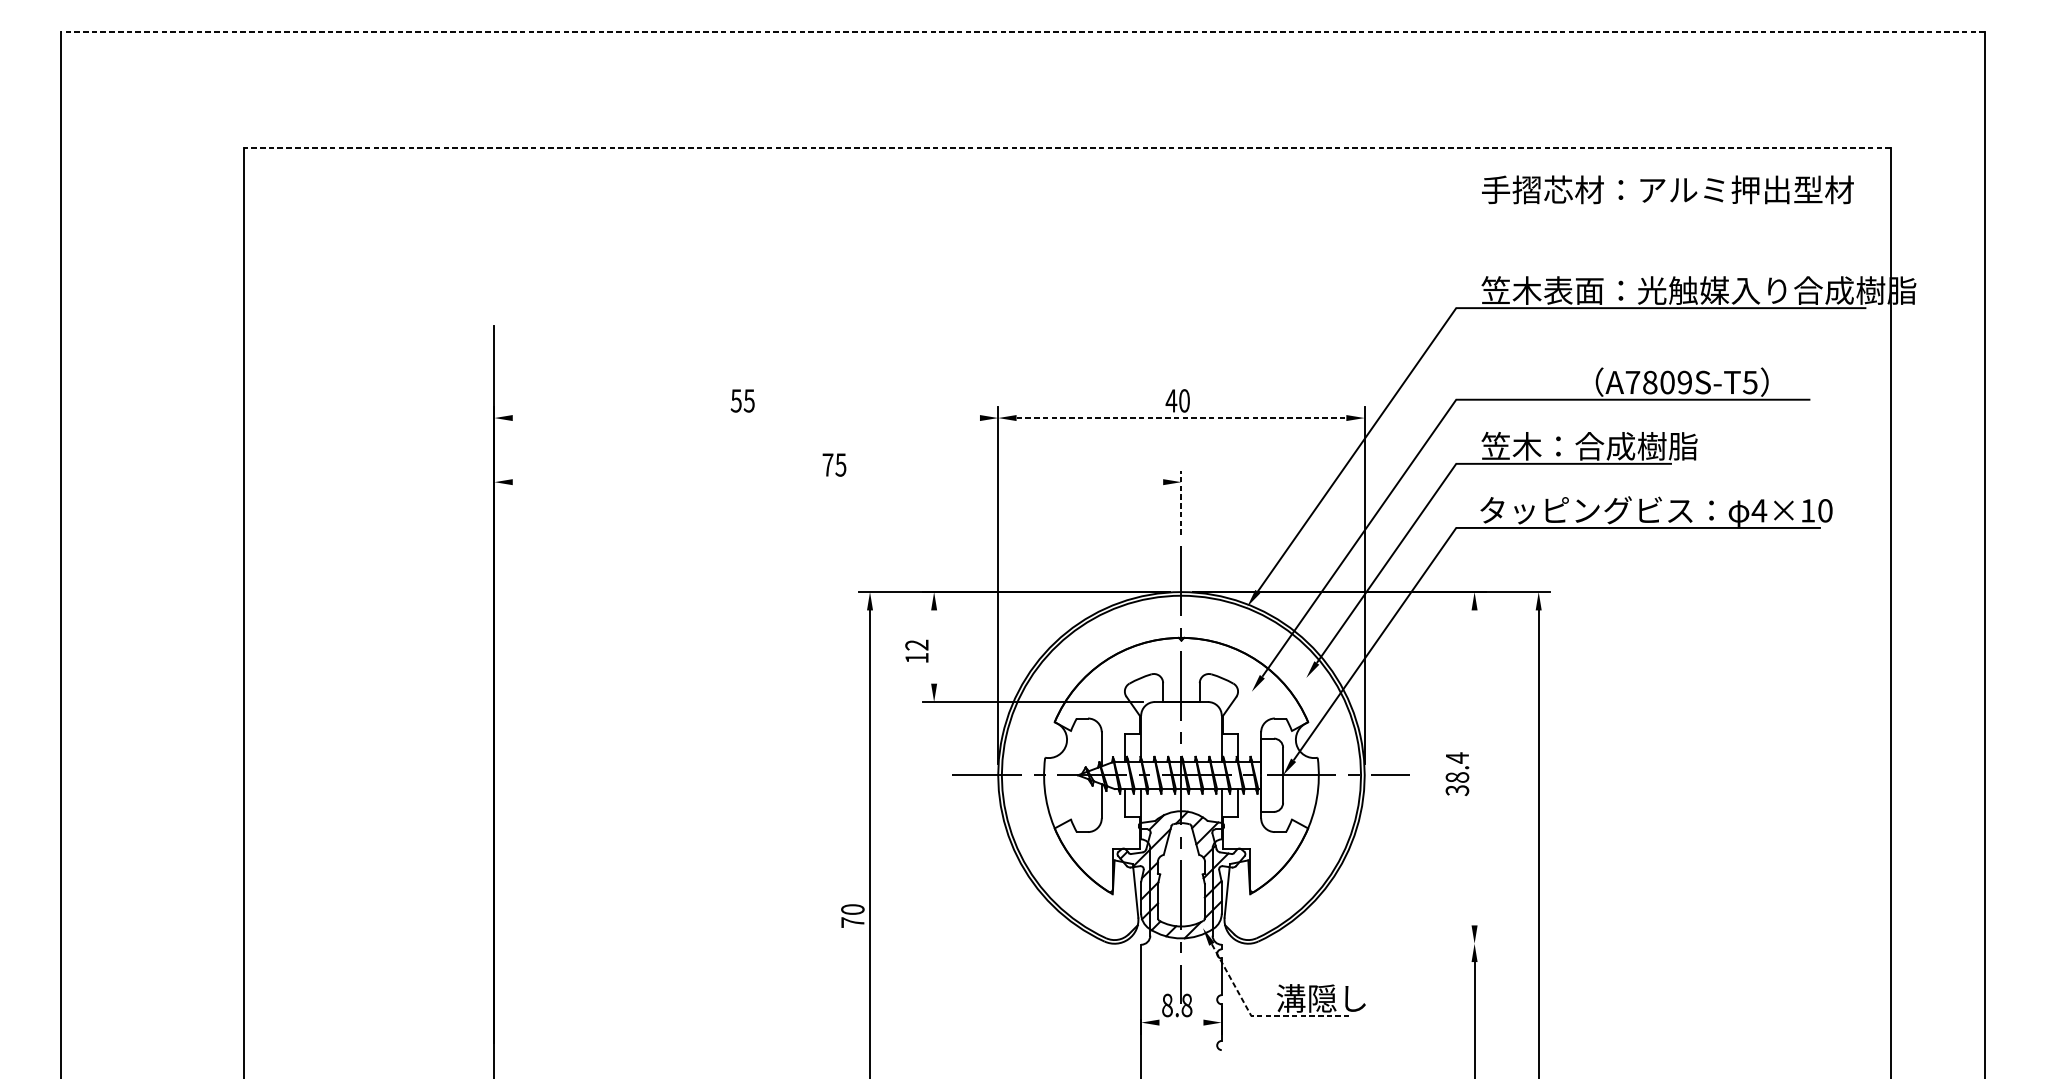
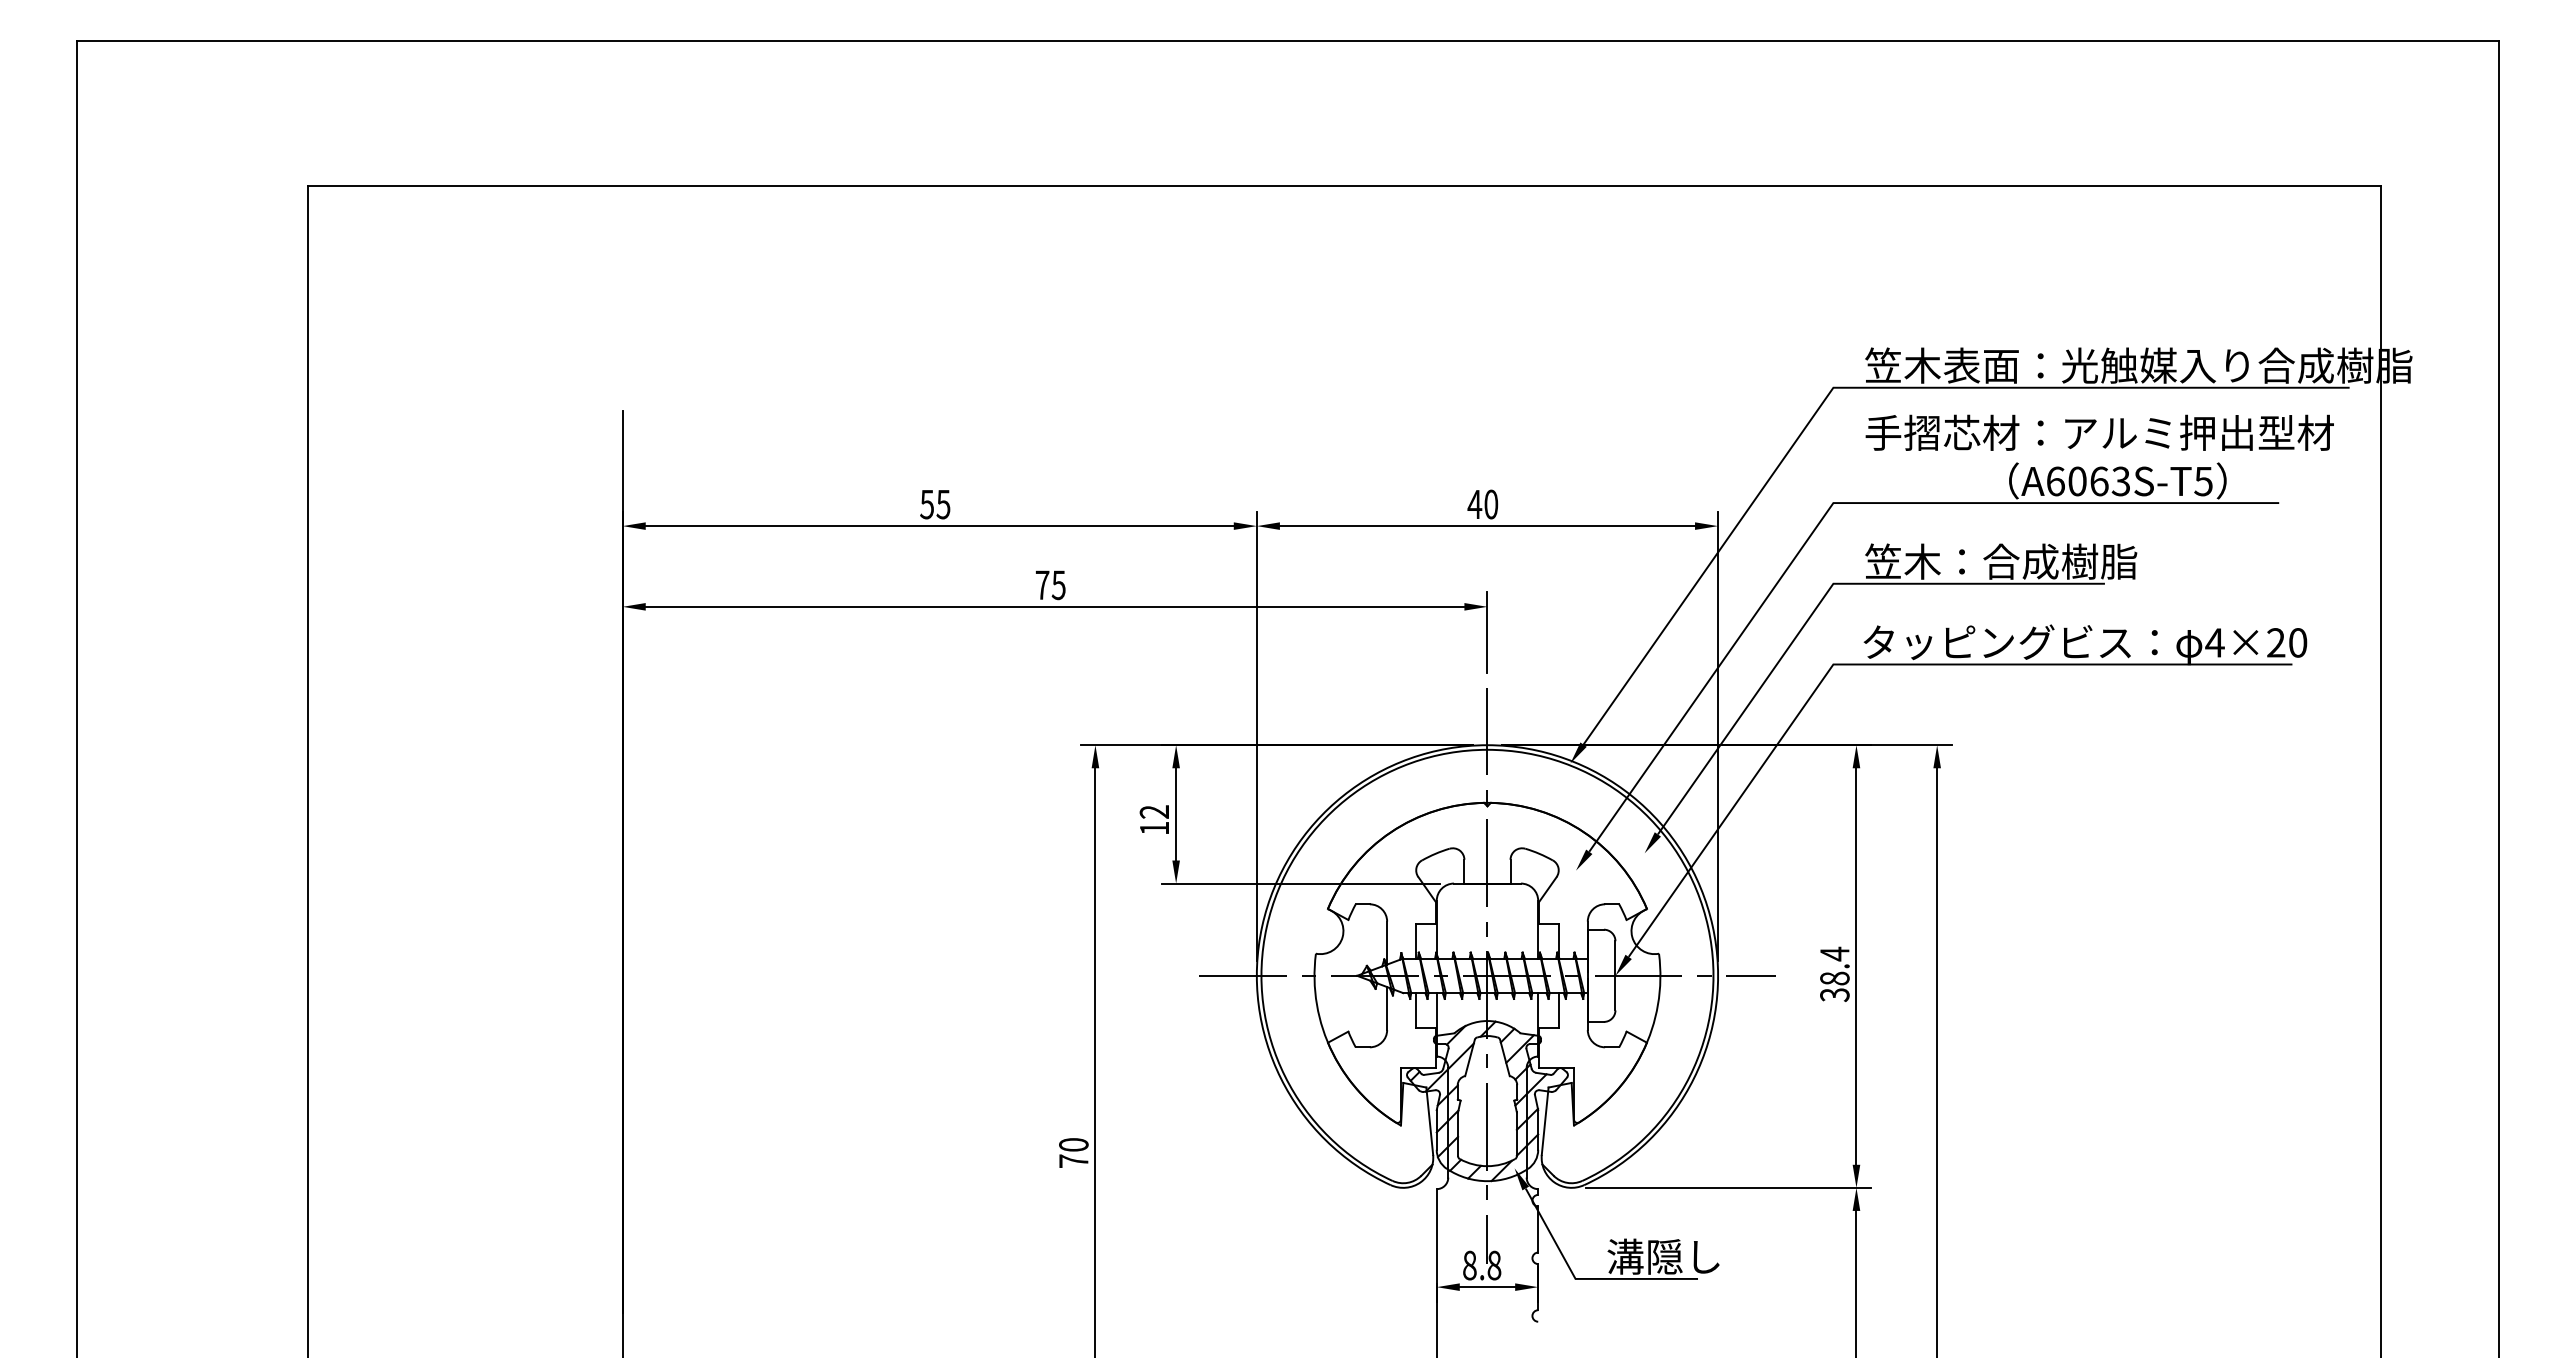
line: (1023, 32) -> (1288, 40), dashed -> solid
line: (1067, 148) -> (1343, 186), dashed -> solid
text: (1667, 189) -> (2099, 432), moved
text: (1658, 382) -> (2088, 481), A7809S-T5 -> A6063S-T5
line: (746, 418) -> (939, 526), added
line: (1181, 418) -> (1487, 526), dashed -> solid
line: (837, 481) -> (1054, 606), added
line: (1181, 502) -> (1487, 632), dashed -> solid
text: (1808, 510) -> (2276, 642), 4×10 -> 4×20
line: (934, 647) -> (1176, 814), added
line: (1474, 767) -> (1856, 966), added
line: (1372, 943) -> (1728, 1187), added
line: (1258, 1015) -> (1584, 1278), dashed -> solid
line: (1181, 1022) -> (1487, 1287), added

